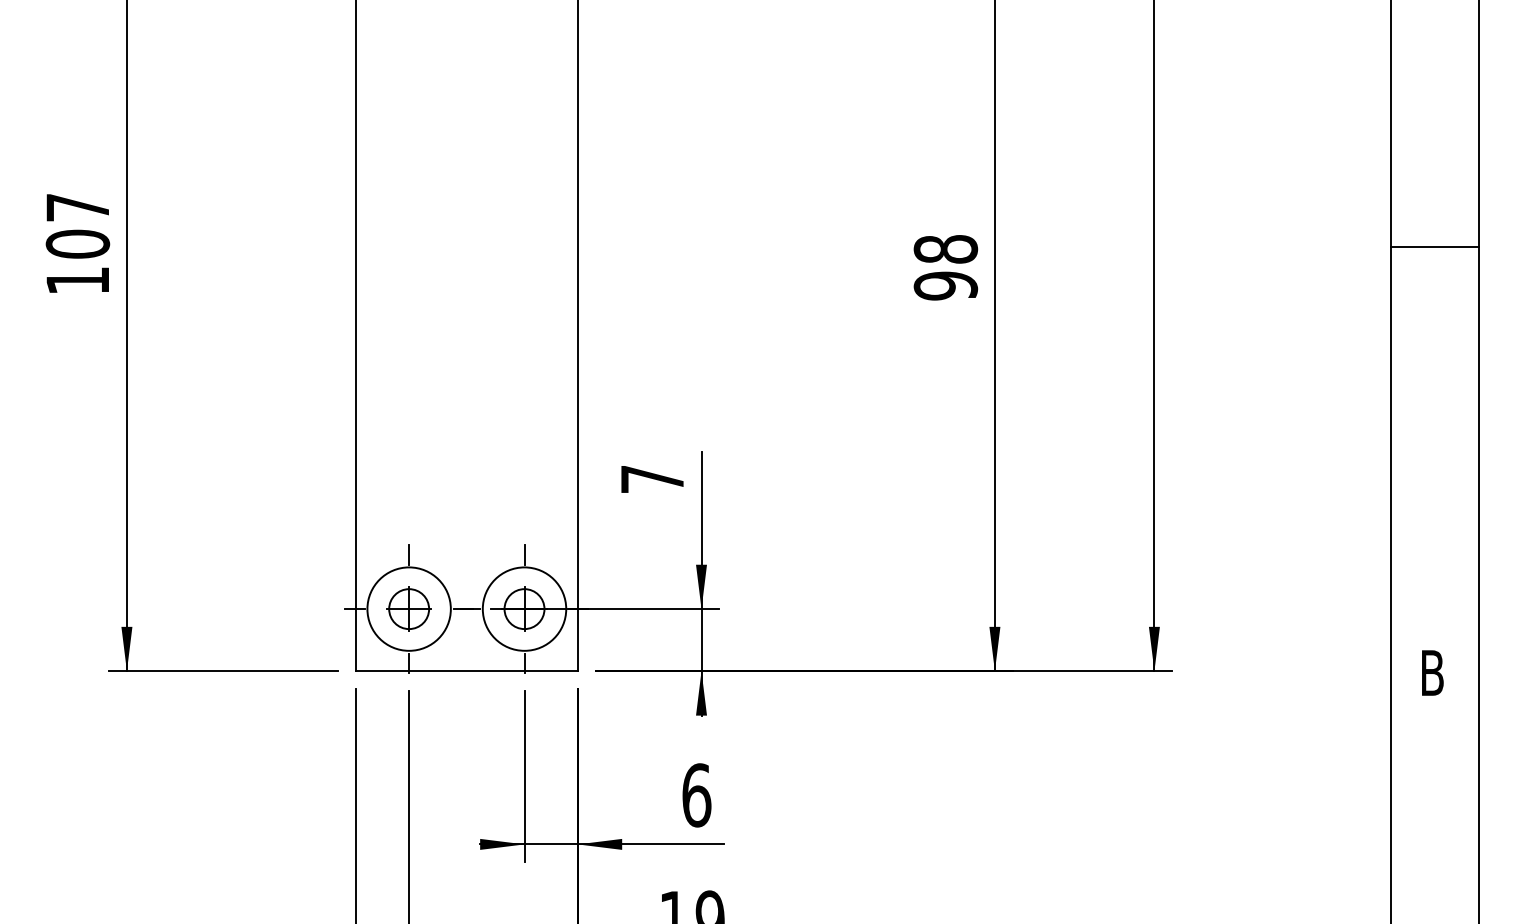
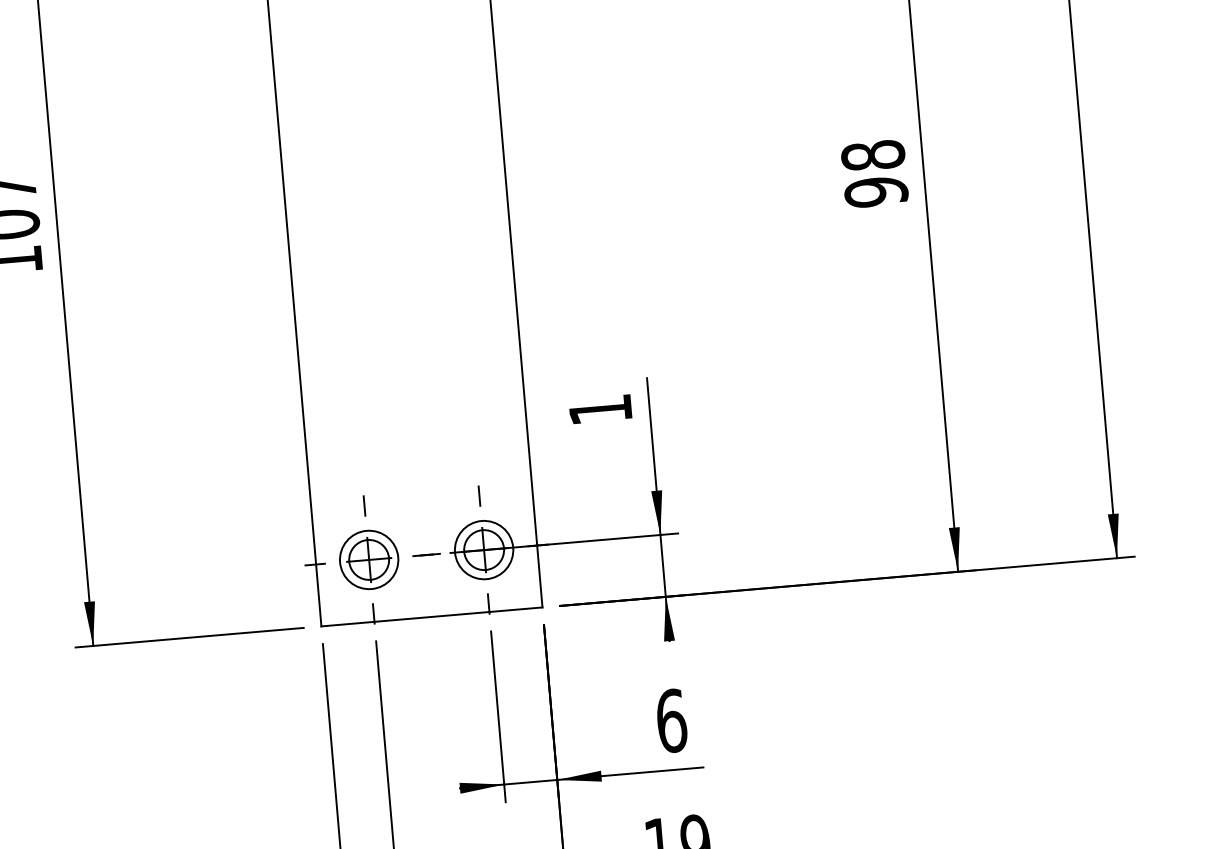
text: (652, 479) -> (600, 410), 7 -> 1
circle: (408, 608) -> (368, 559), size x0.7
circle: (524, 608) -> (484, 549), size x0.7

